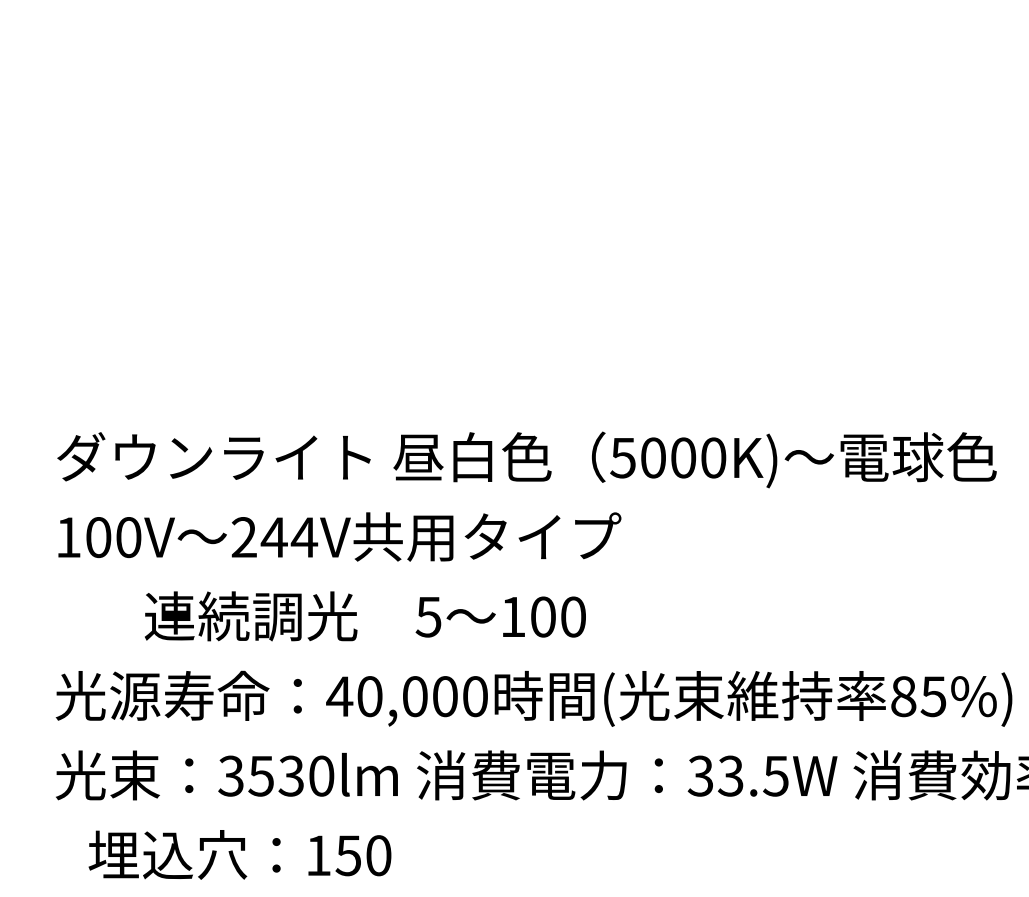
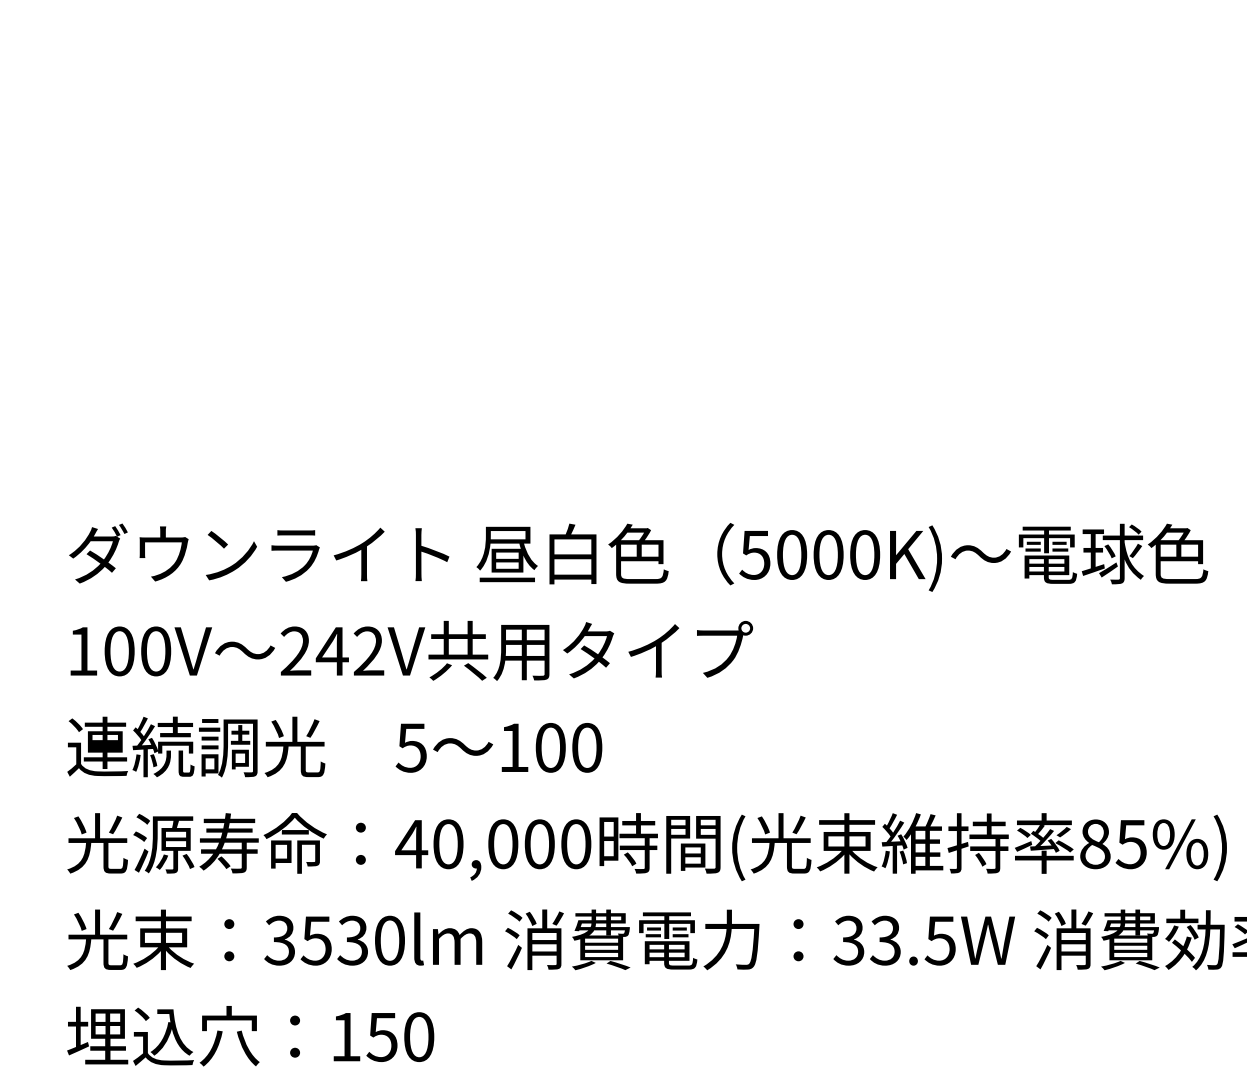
text: (304, 537) -> (368, 651), 244V -> 242V
text: (365, 616) -> (334, 747), moved
text: (239, 854) -> (250, 1035), moved

